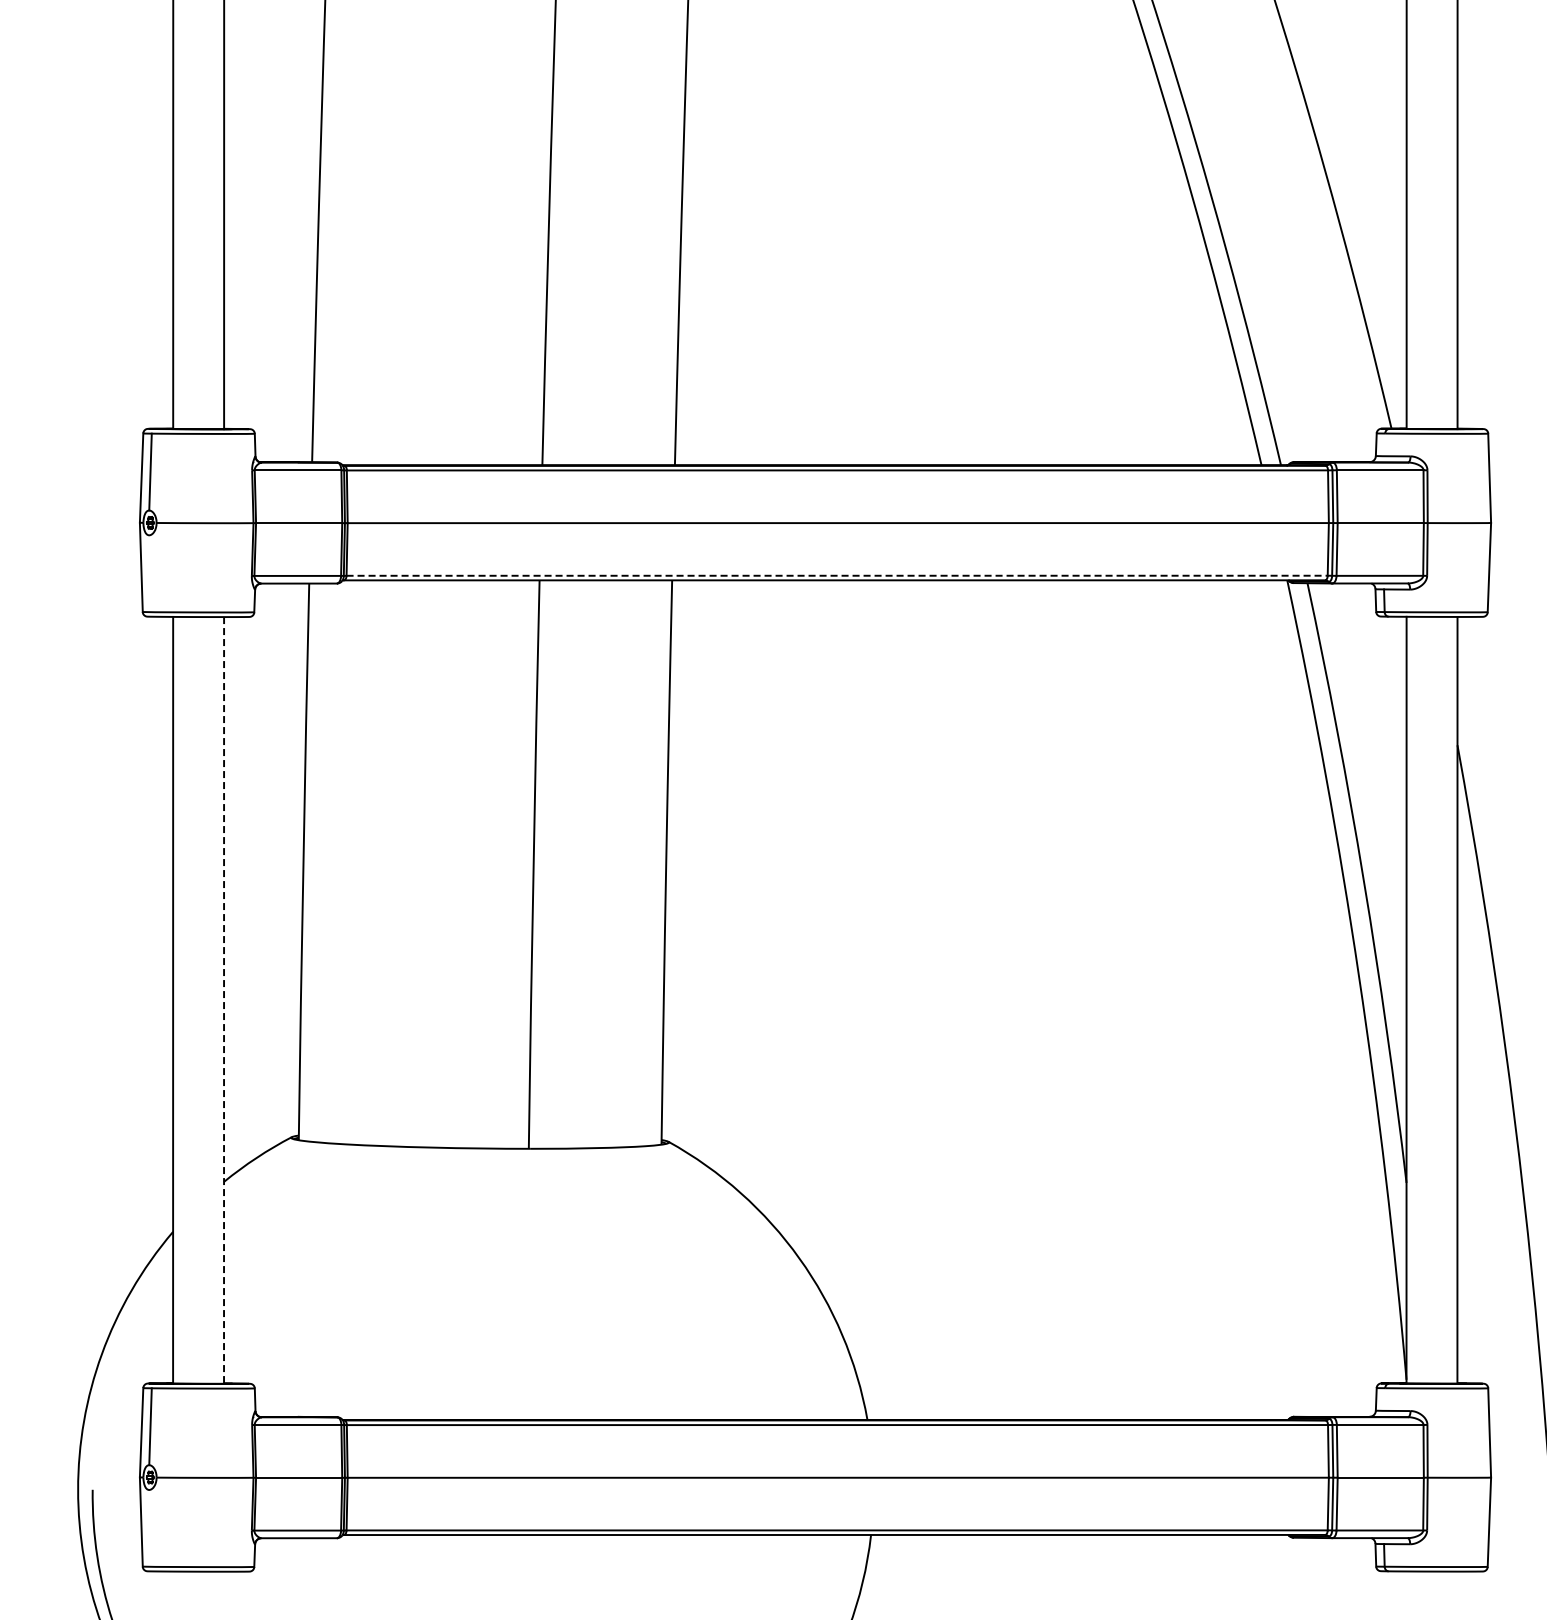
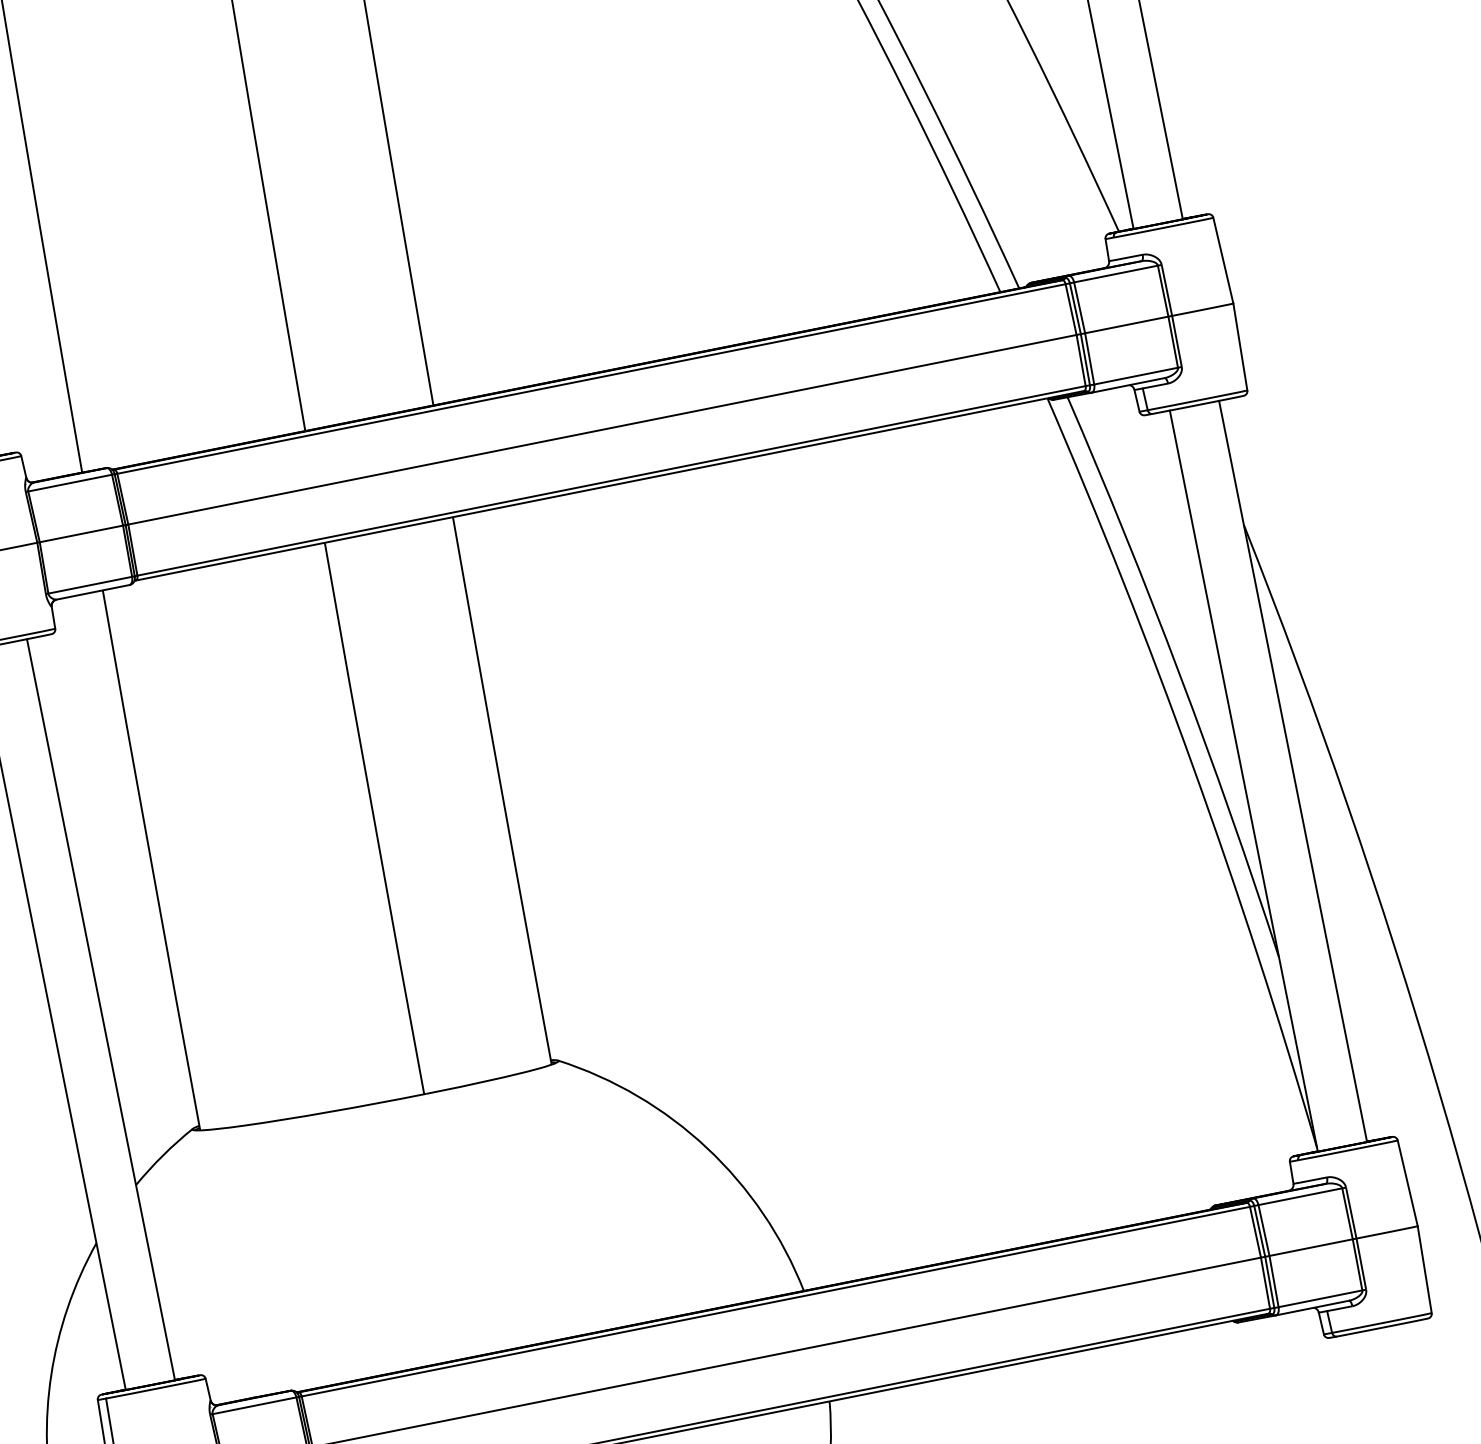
line: (837, 575) -> (611, 480), dashed -> solid
line: (224, 1000) -> (101, 1009), dashed -> solid

